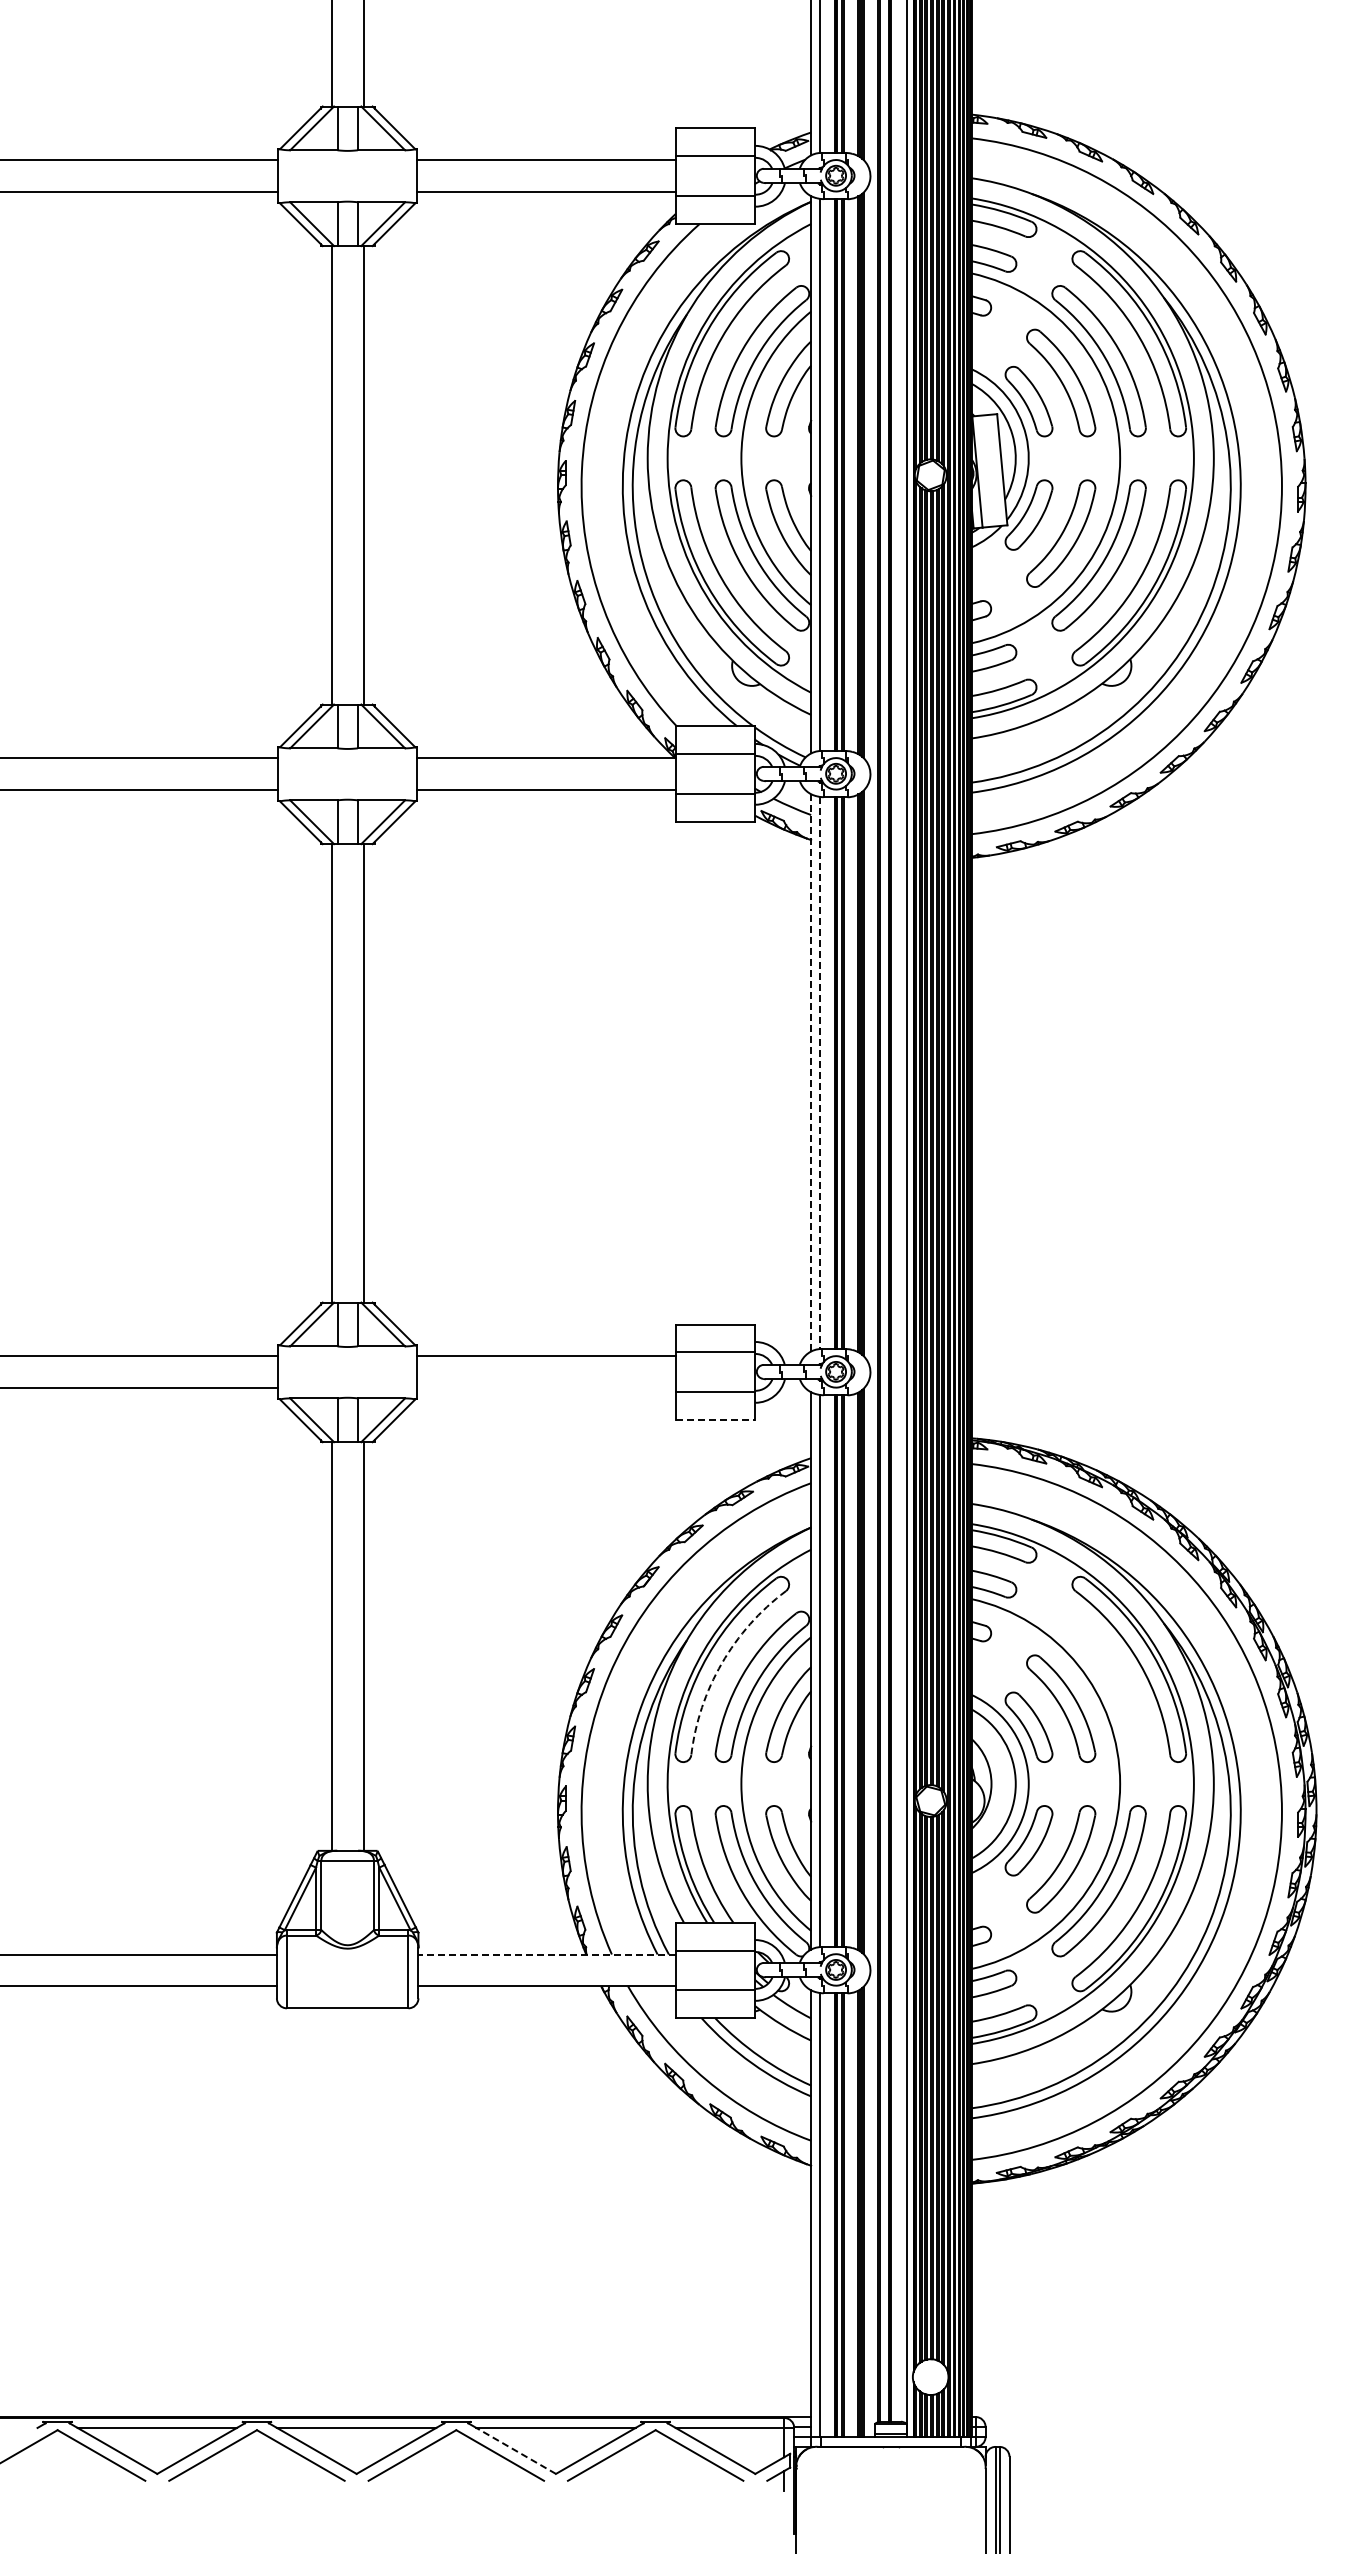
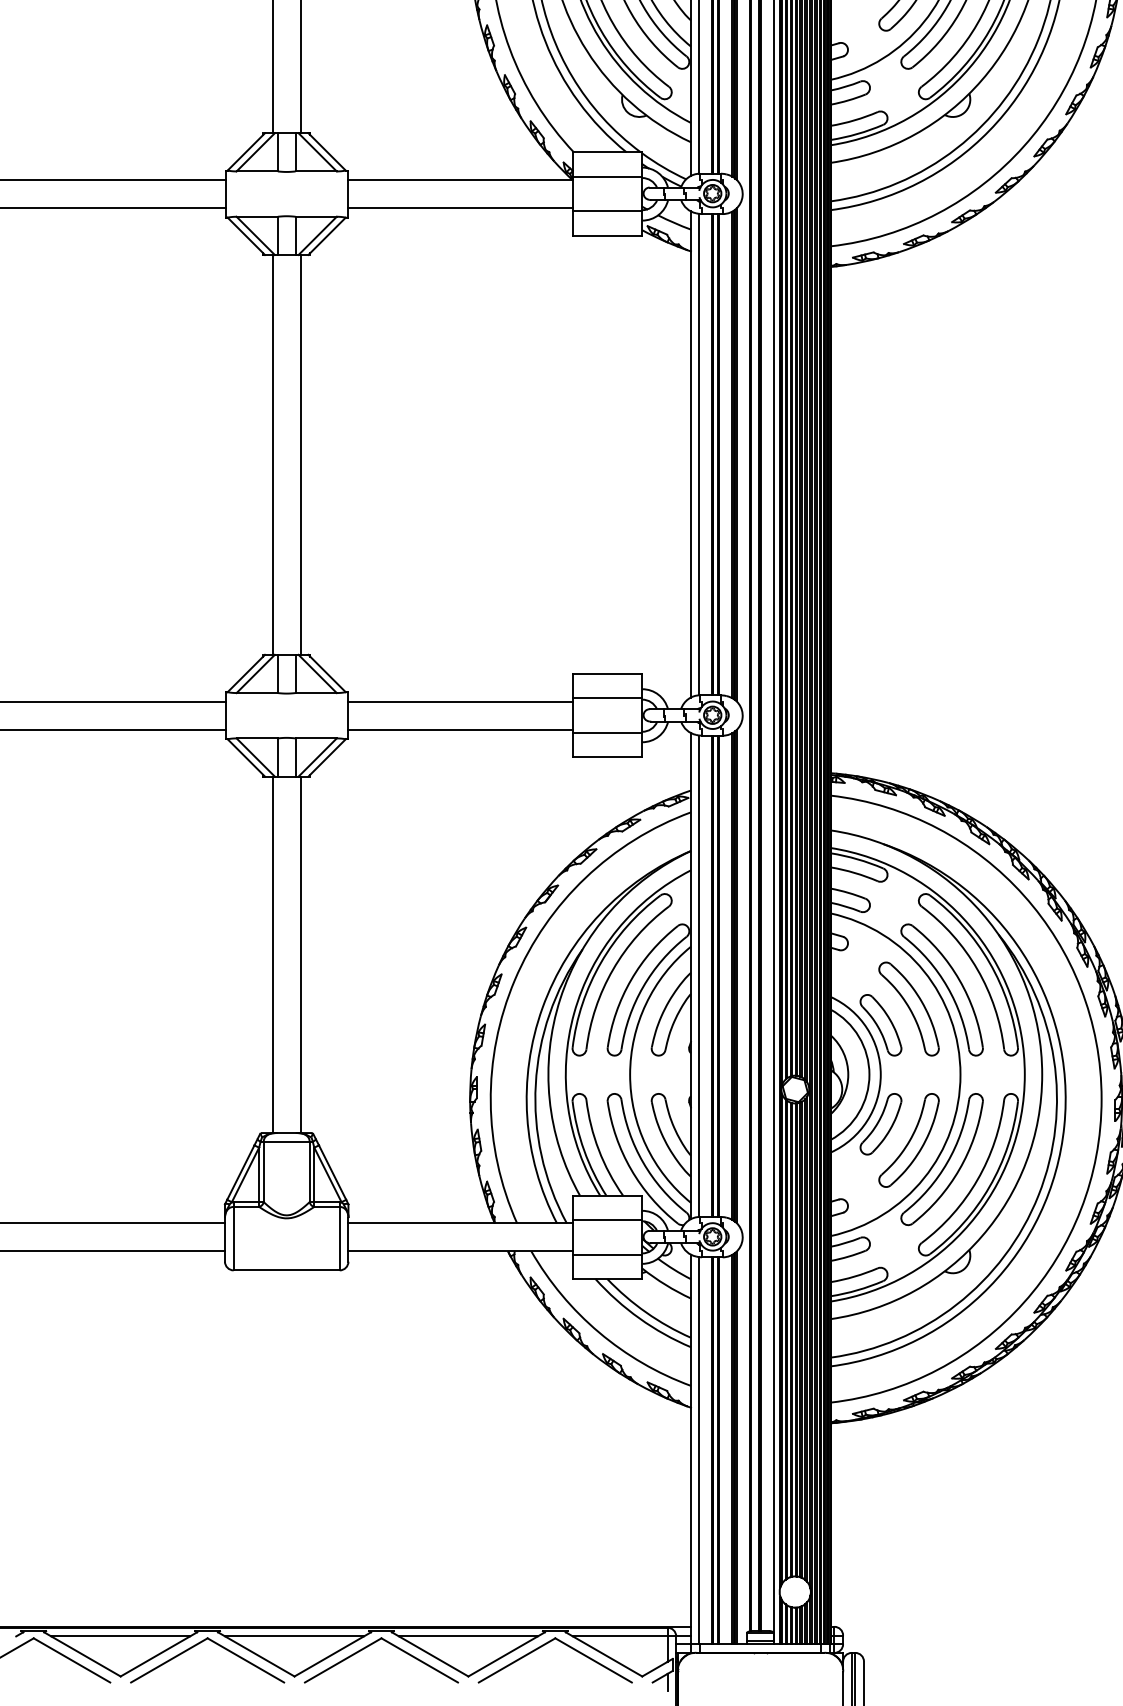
line: (811, 1072) -> (691, 454), dashed -> solid
line: (820, 1073) -> (699, 455), dashed -> solid
line: (546, 1388) -> (460, 729), added
line: (715, 1420) -> (607, 757), dashed -> solid
arc: (721, 1663) -> (612, 969), dashed -> solid
part: (1104, 1684) -> (946, 987), added
line: (547, 1954) -> (461, 1223), dashed -> solid
line: (516, 2450) -> (433, 1656), dashed -> solid

